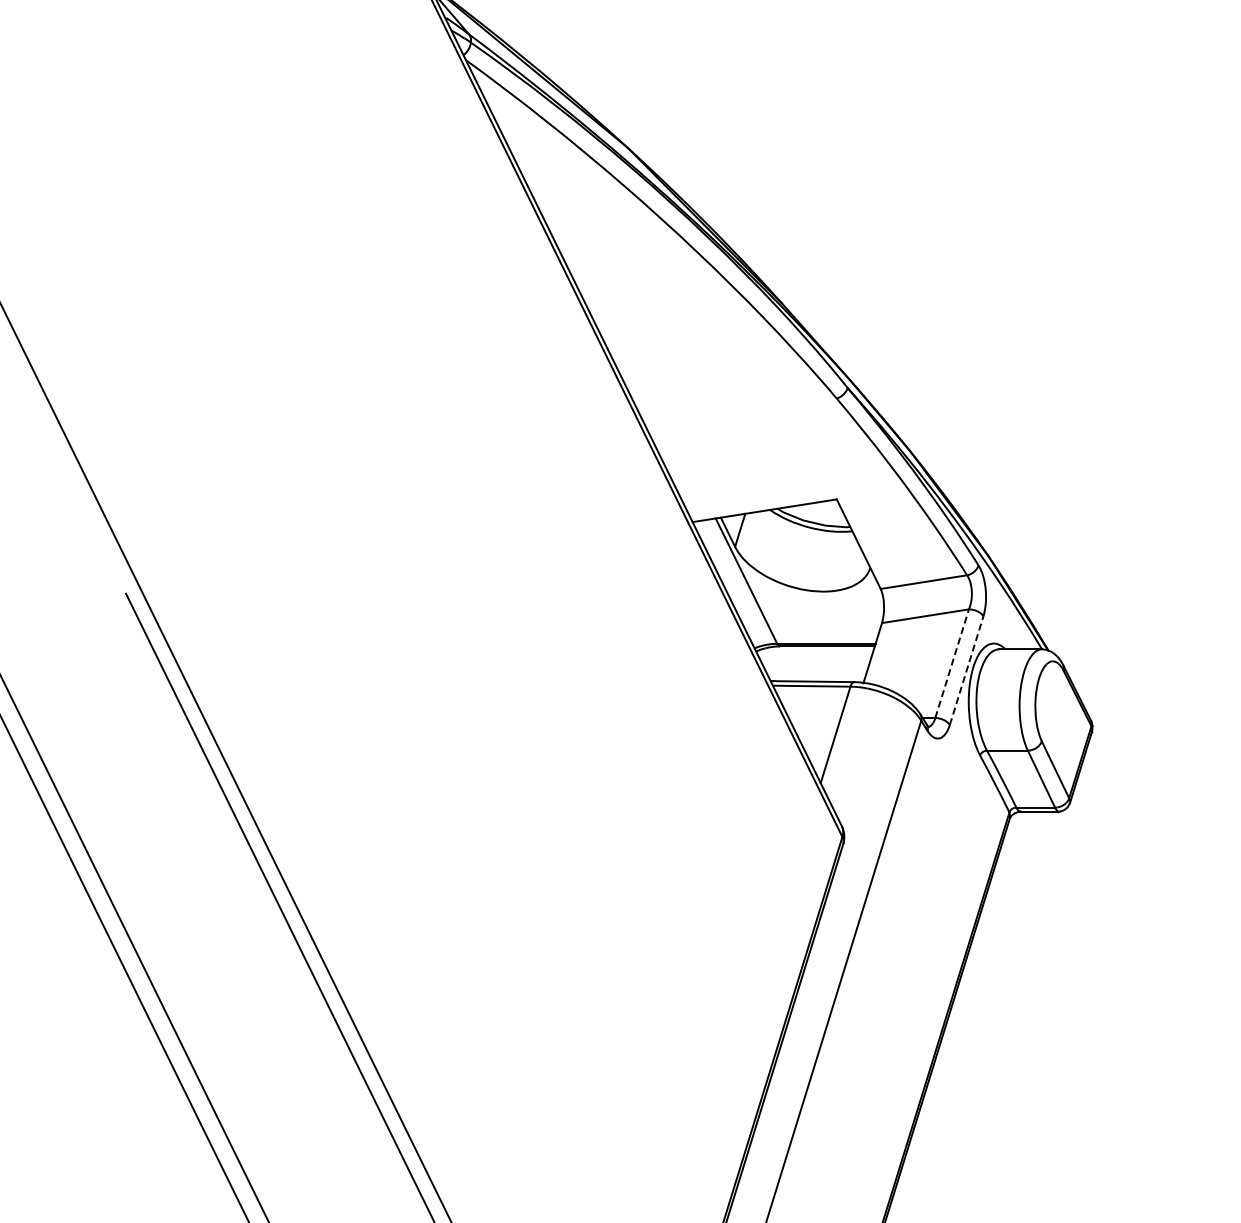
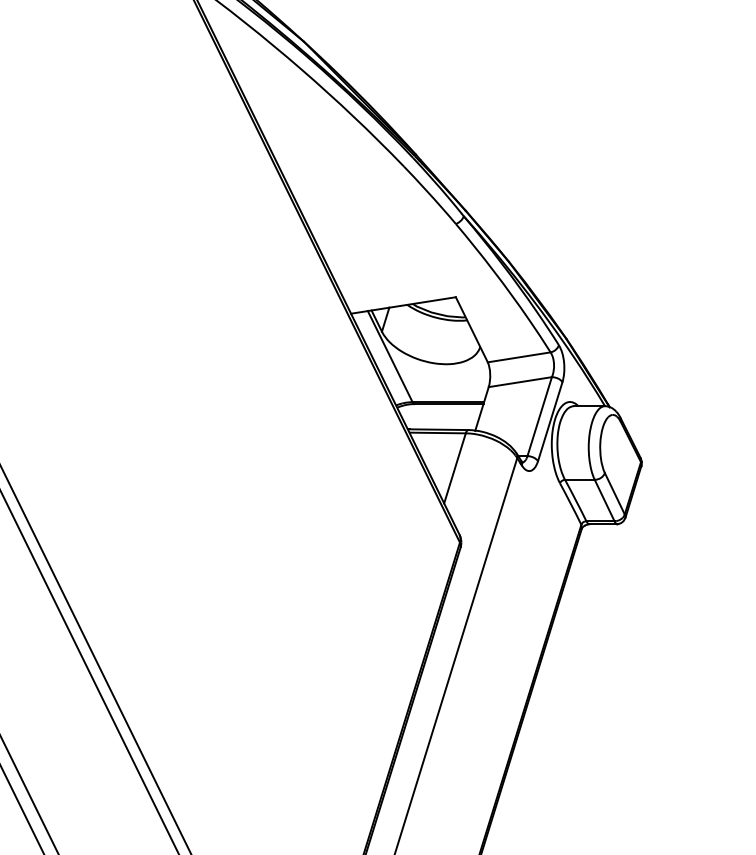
line: (952, 663) -> (539, 416), dashed -> solid
line: (966, 670) -> (550, 421), dashed -> solid

